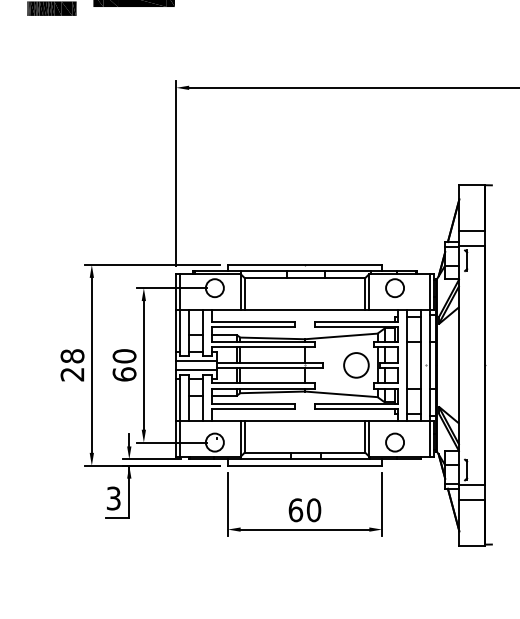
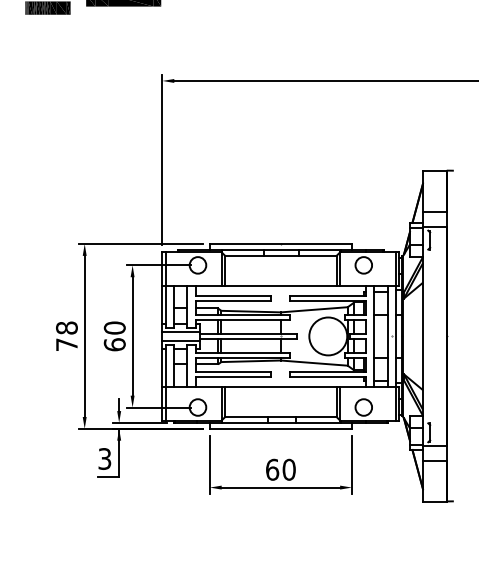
circle: (356, 364) -> (328, 335), size x1.67
text: (72, 374) -> (66, 344), 28 -> 78

